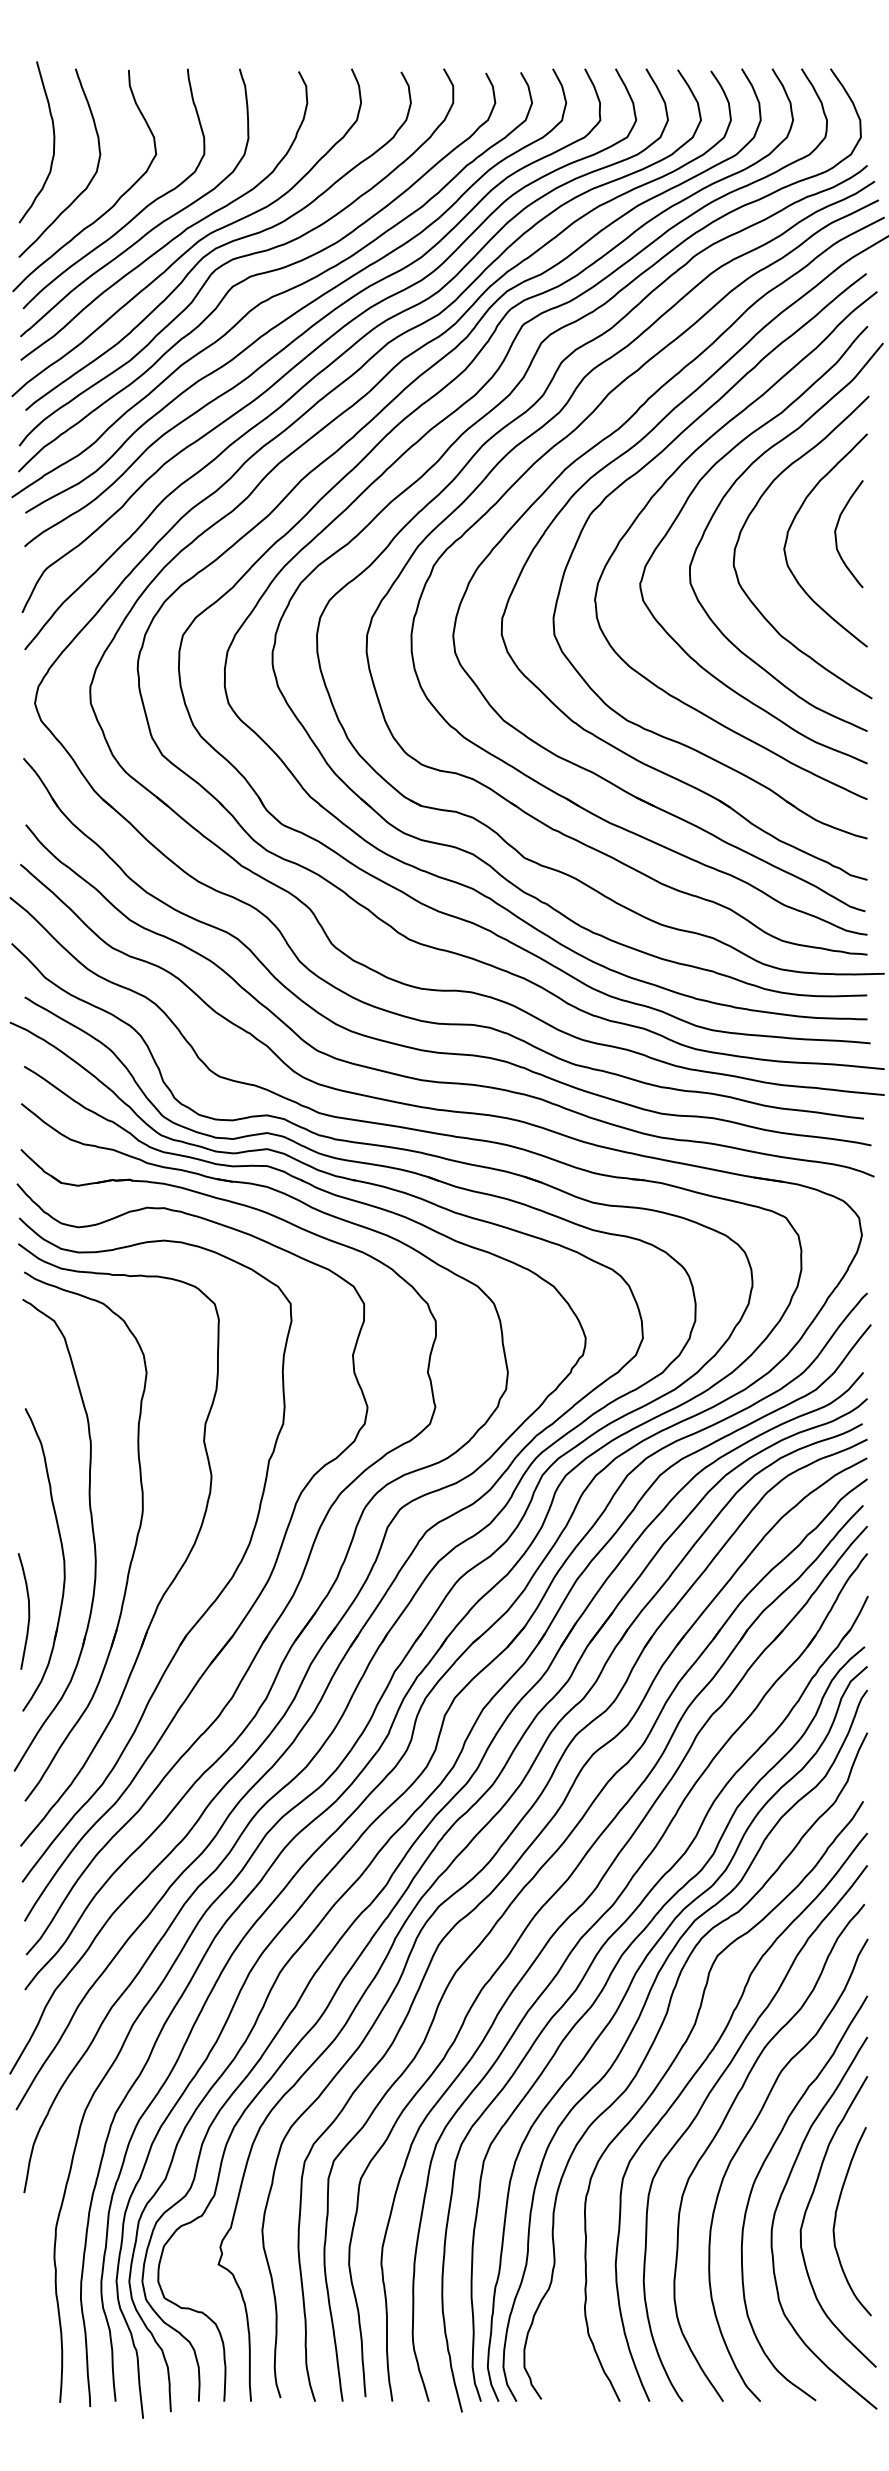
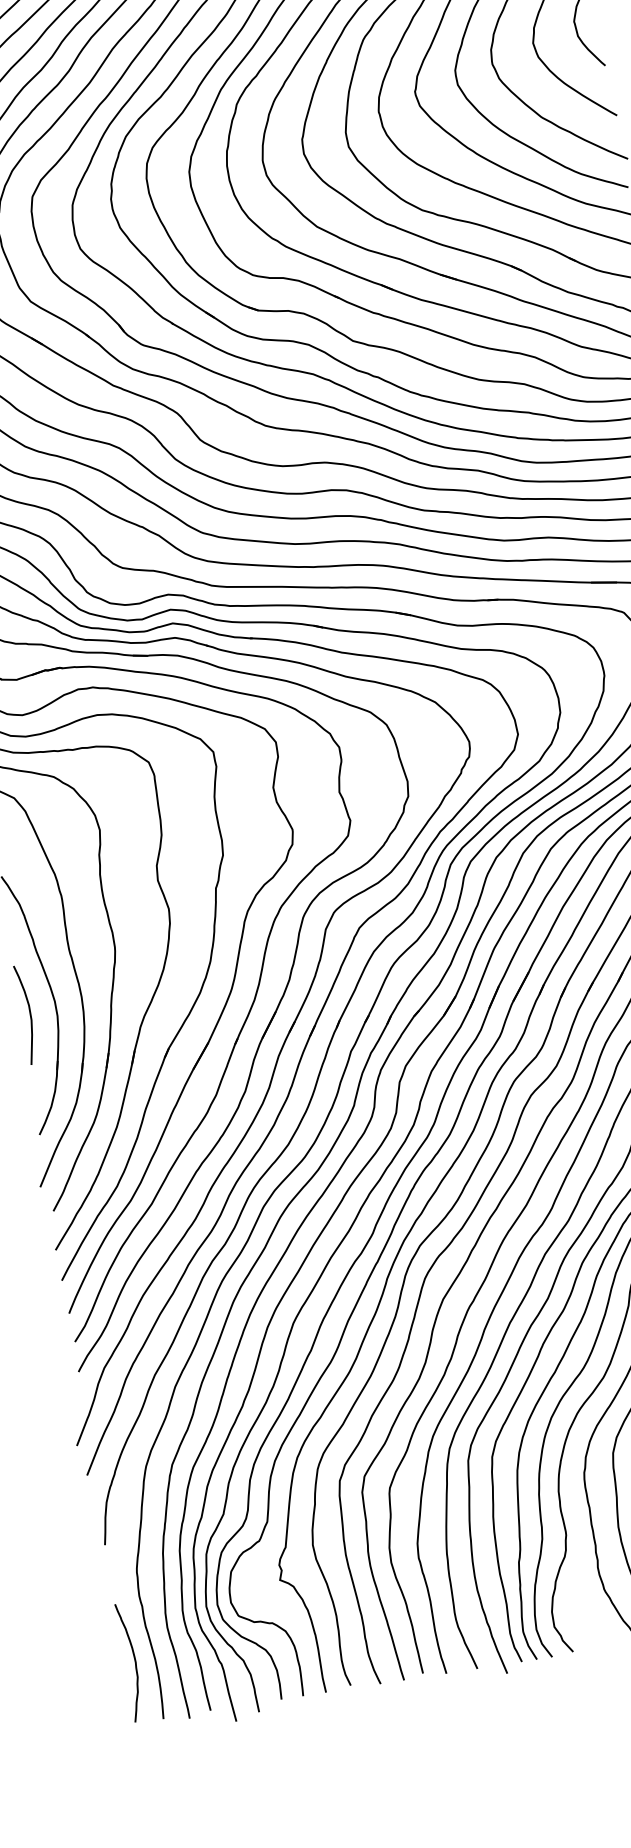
curve: (28, 1611) -> (29, 1014), moved
curve: (37, 2331) -> (134, 1661), added

